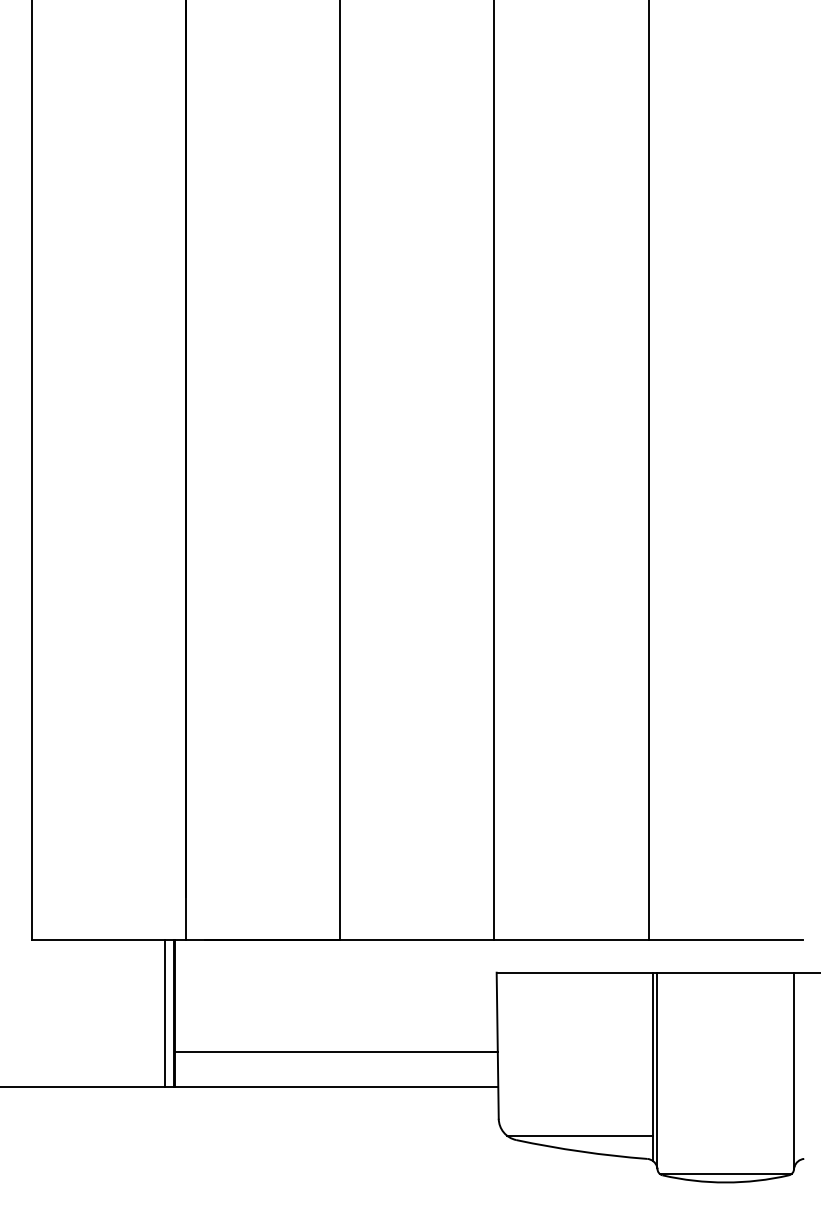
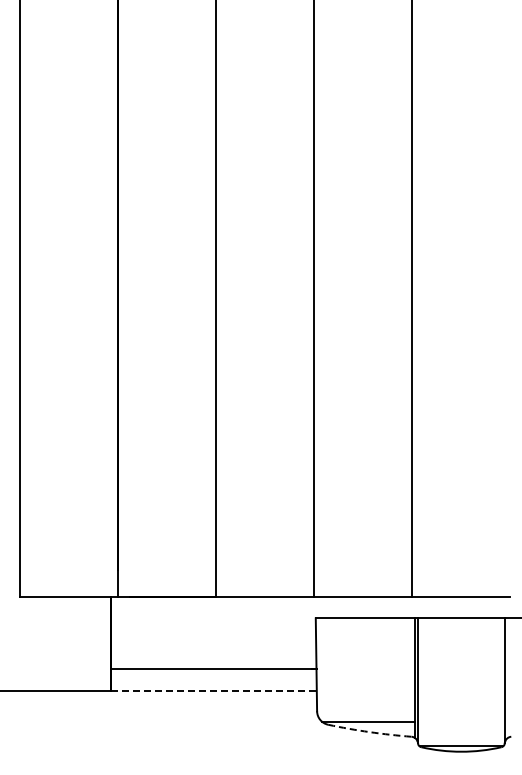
line: (165, 1013) -> (105, 644), removed
line: (337, 1087) -> (214, 691), solid -> dashed
arc: (581, 1152) -> (369, 732), solid -> dashed

